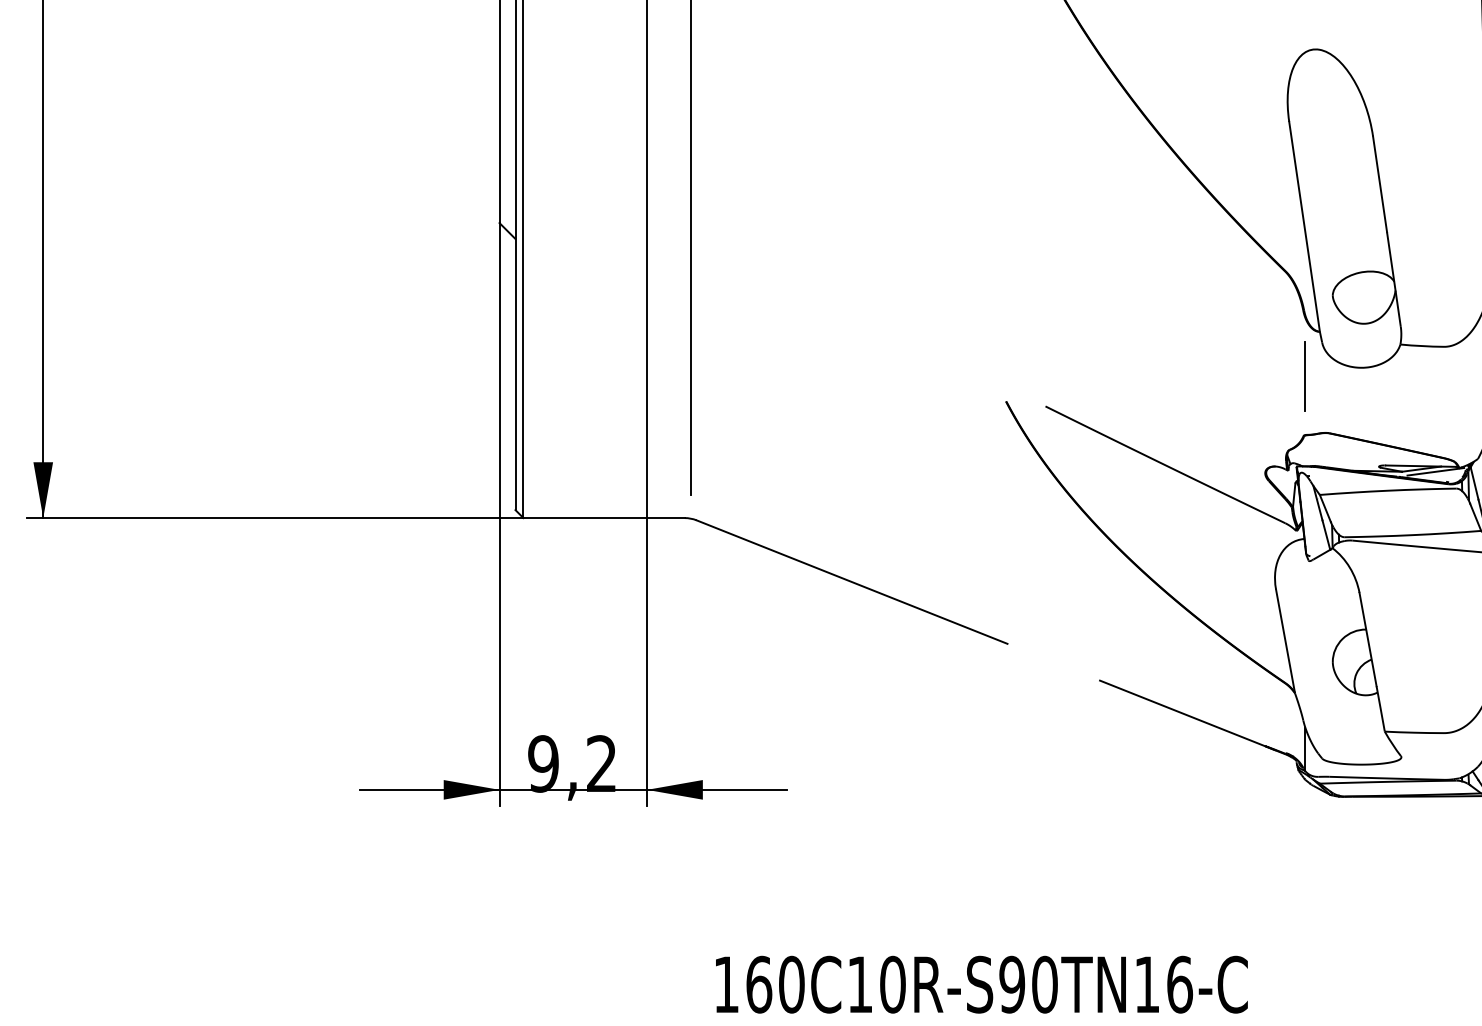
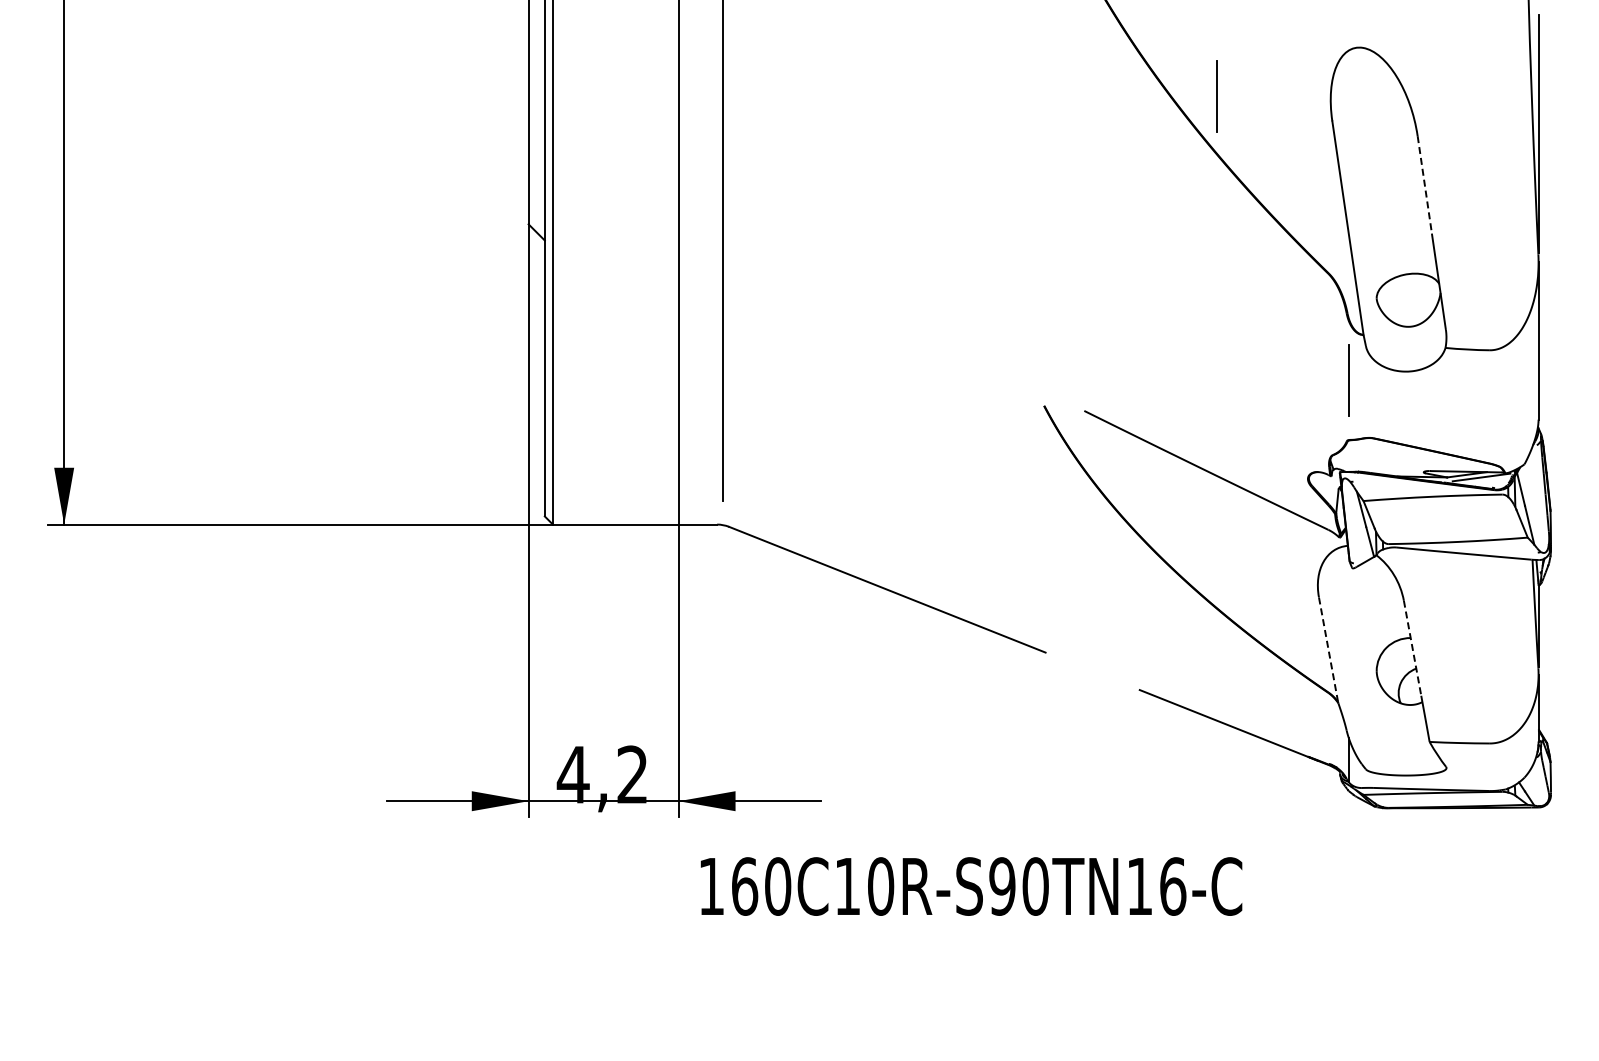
line: (1175, 97) -> (1216, 96), added
line: (1379, 184) -> (1424, 185), solid -> dashed
line: (1367, 639) -> (1412, 648), solid -> dashed
line: (1285, 640) -> (1328, 649), solid -> dashed
text: (542, 763) -> (572, 774), 9,2 -> 4,2
text: (981, 984) -> (971, 886), moved

